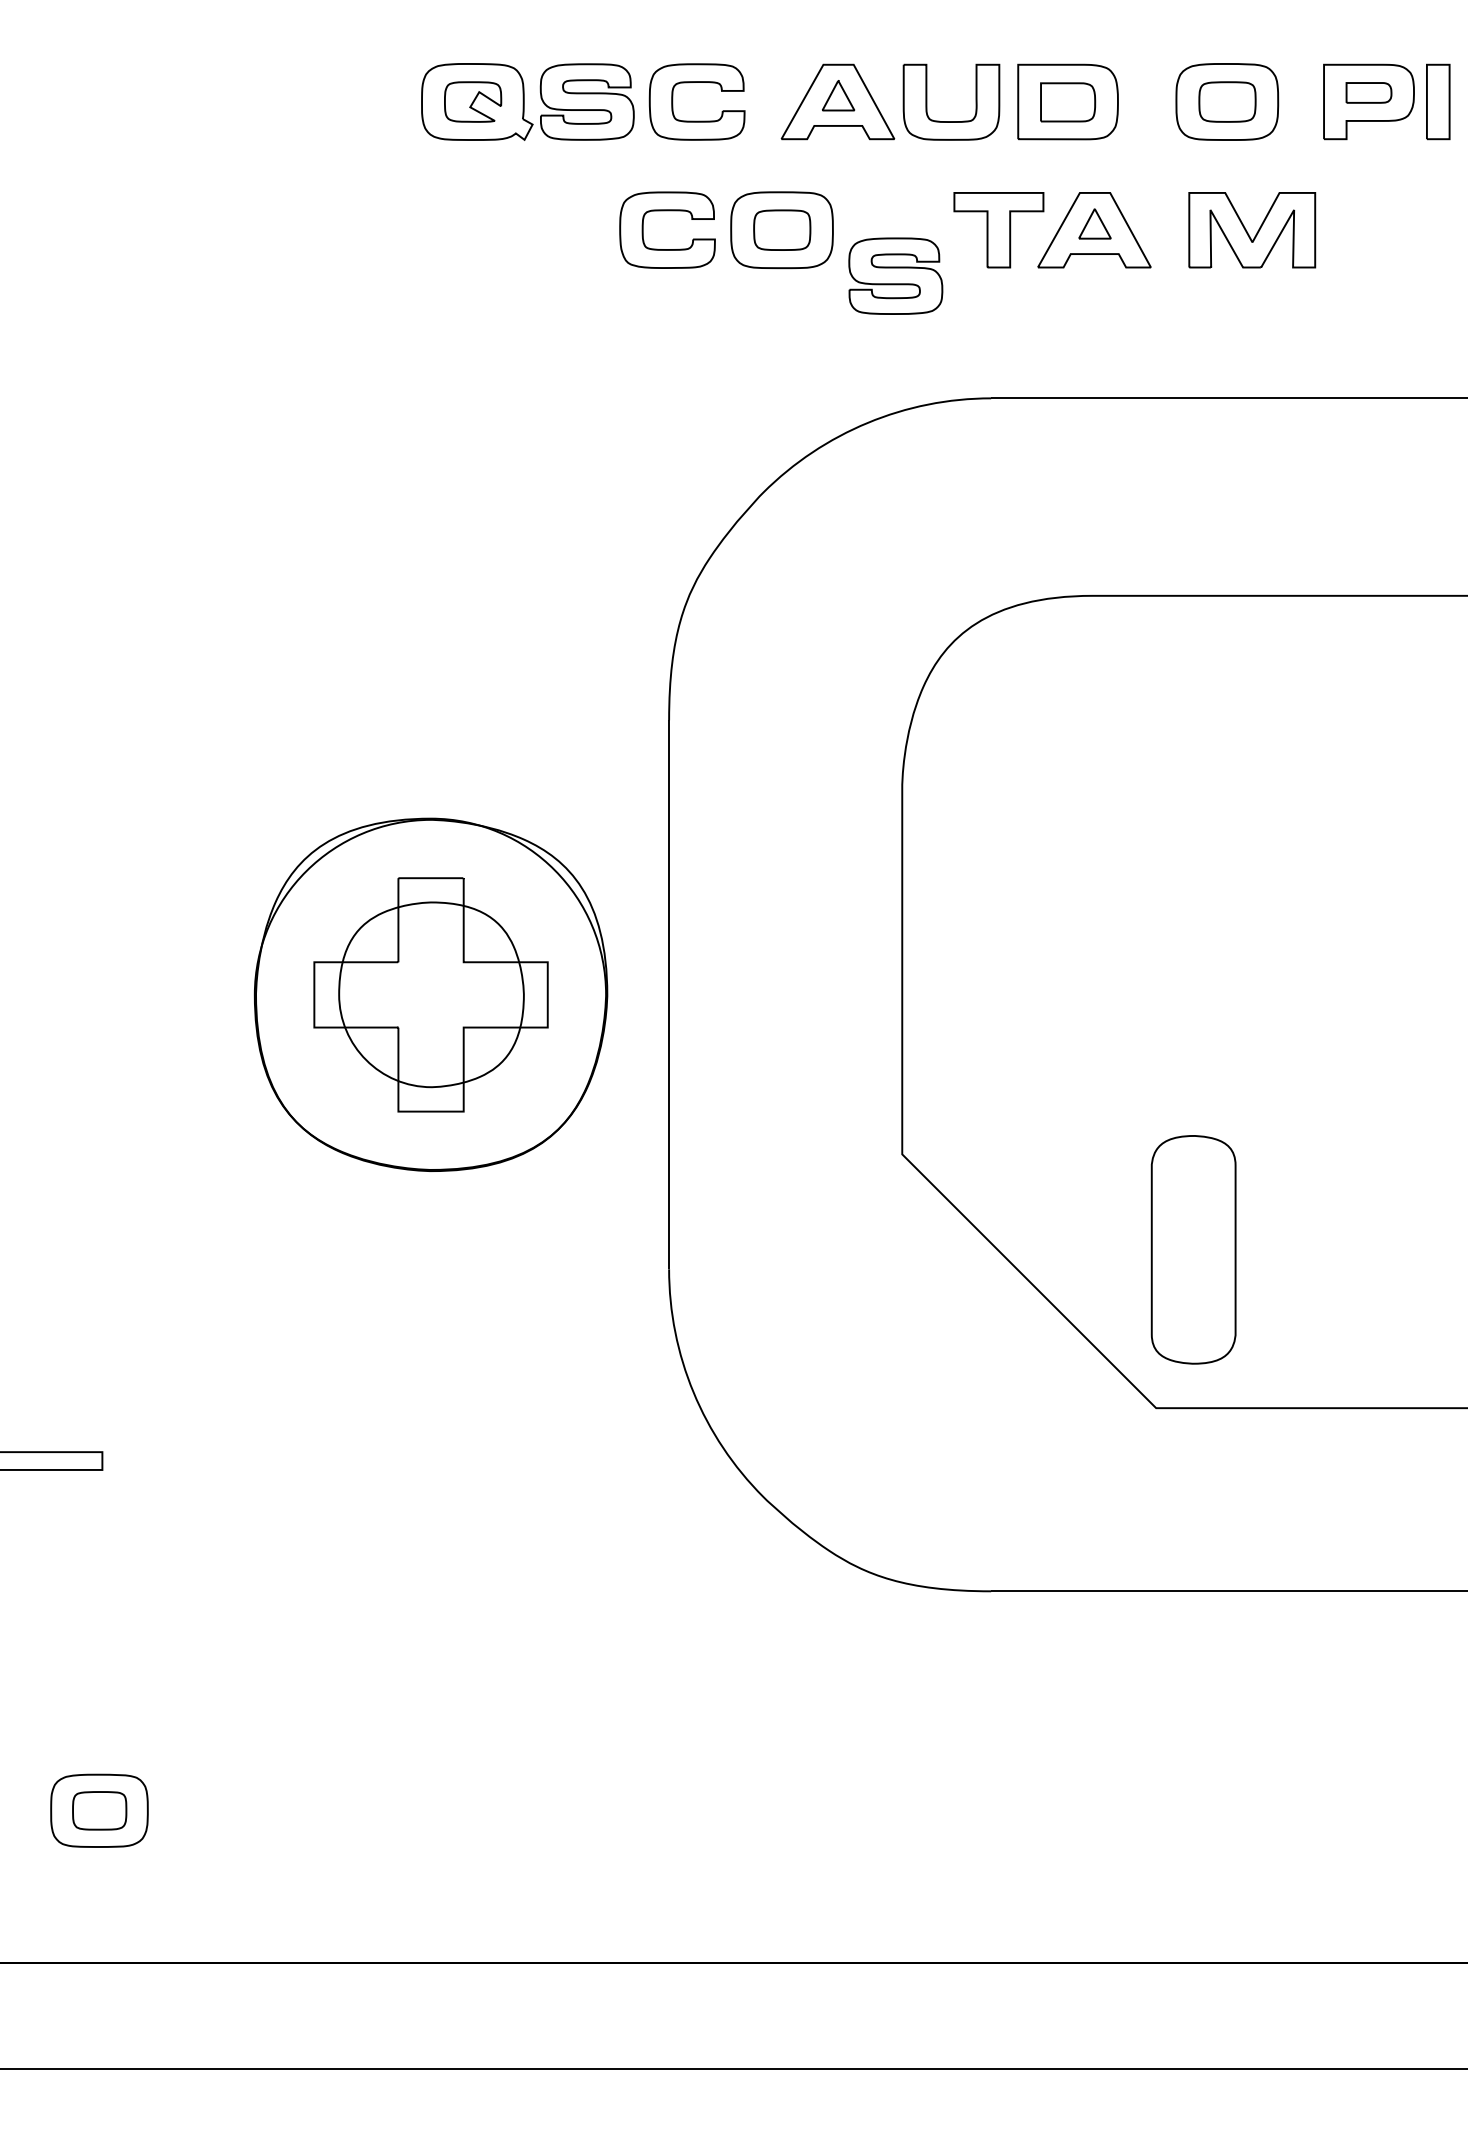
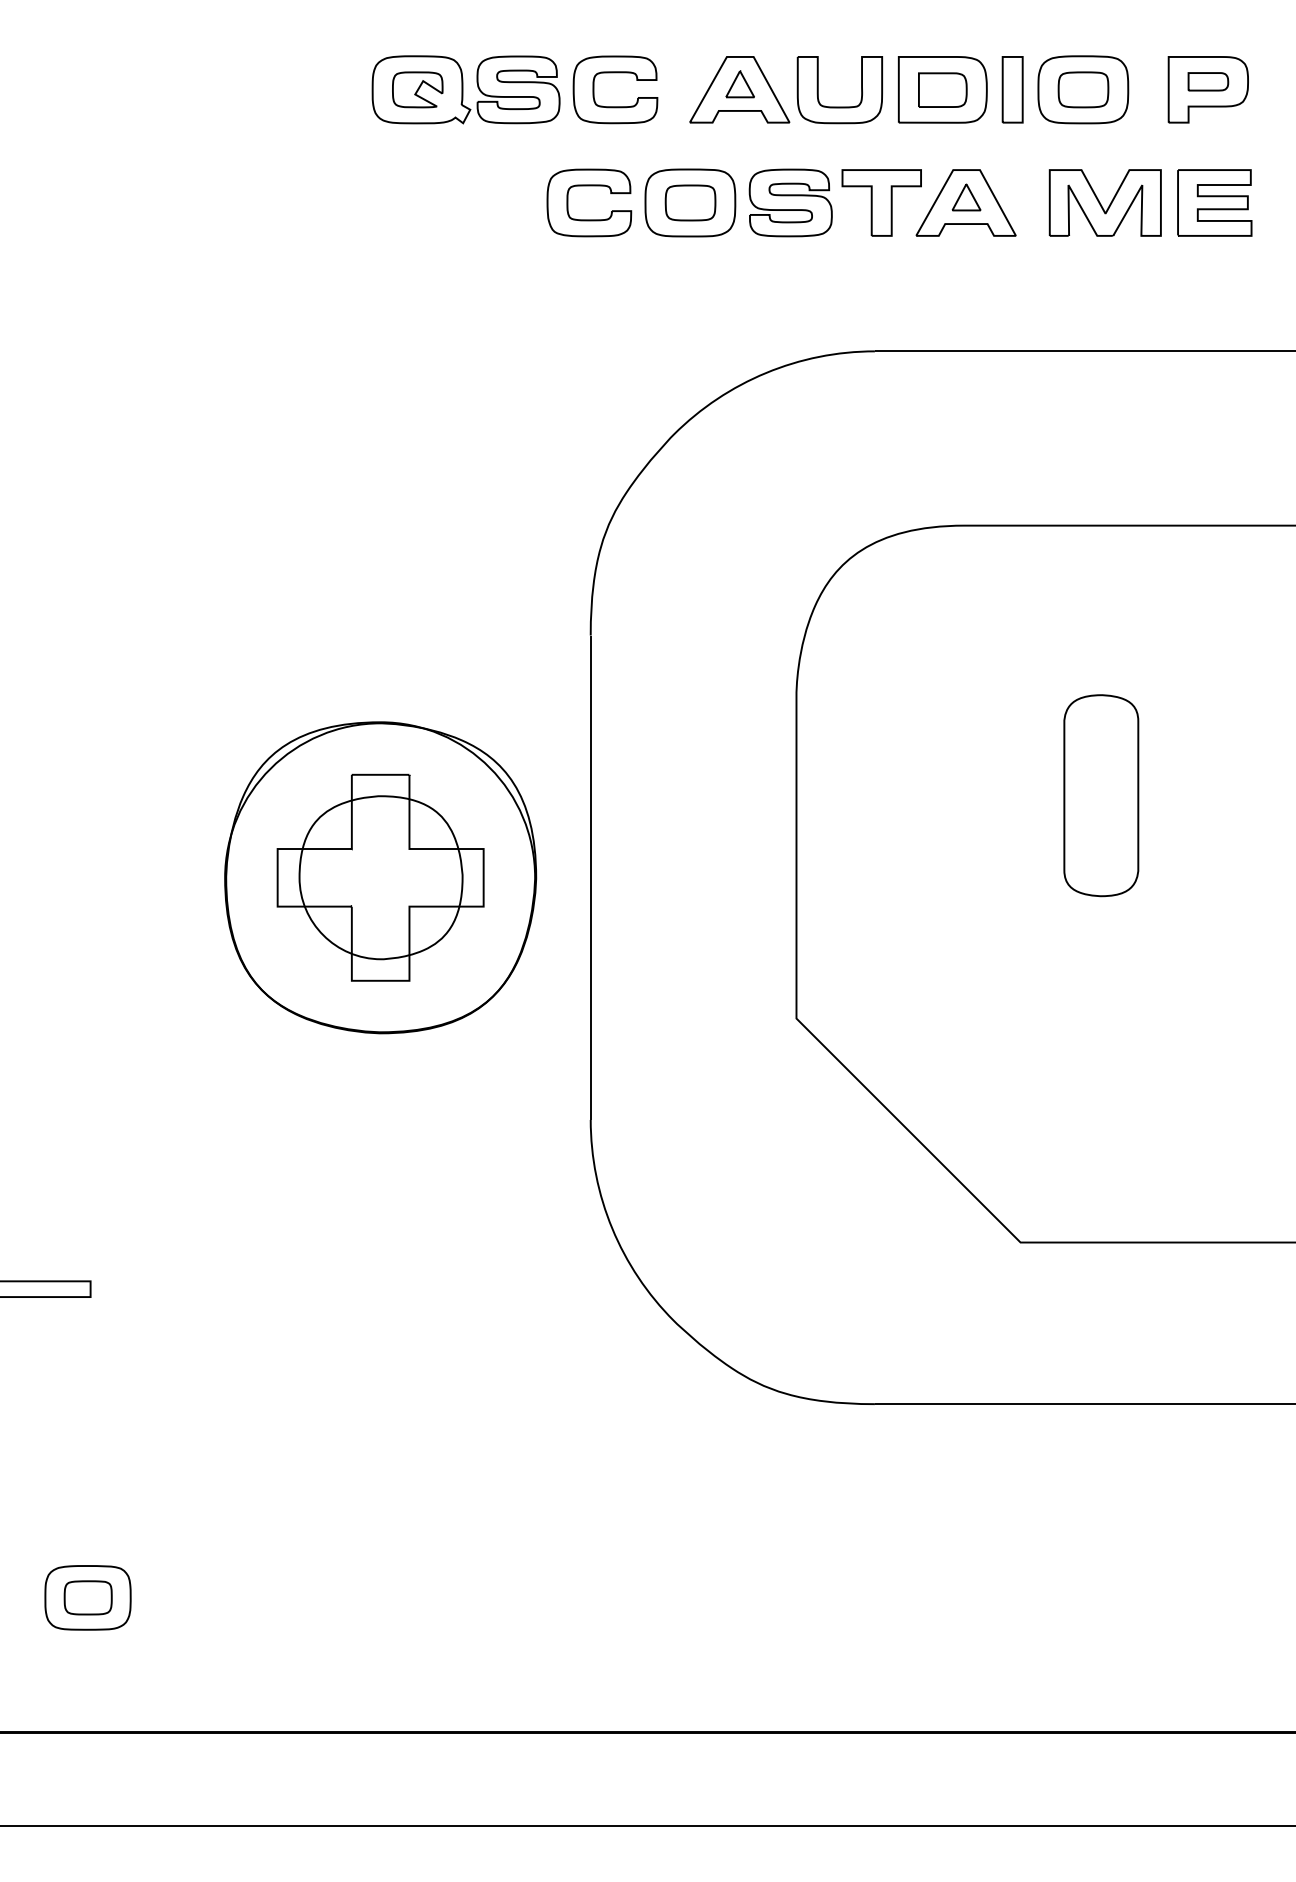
part: (1438, 101) -> (1012, 89), moved
part: (1375, 230) -> (1214, 203), added
part: (895, 275) -> (790, 202), moved
part: (1193, 1249) -> (1101, 795), moved

